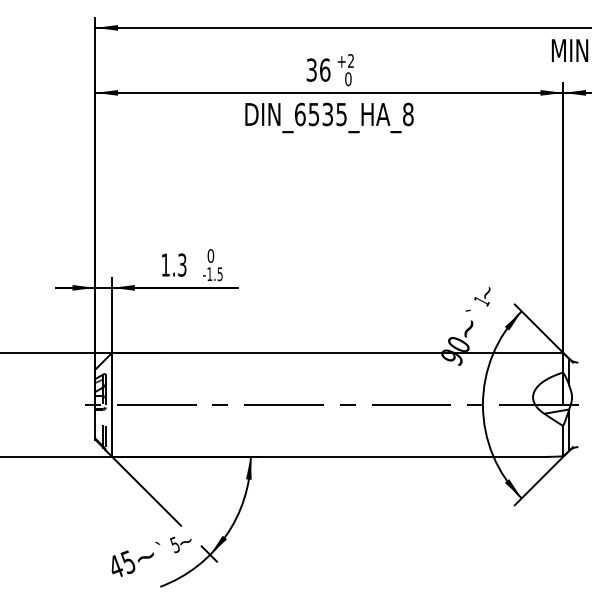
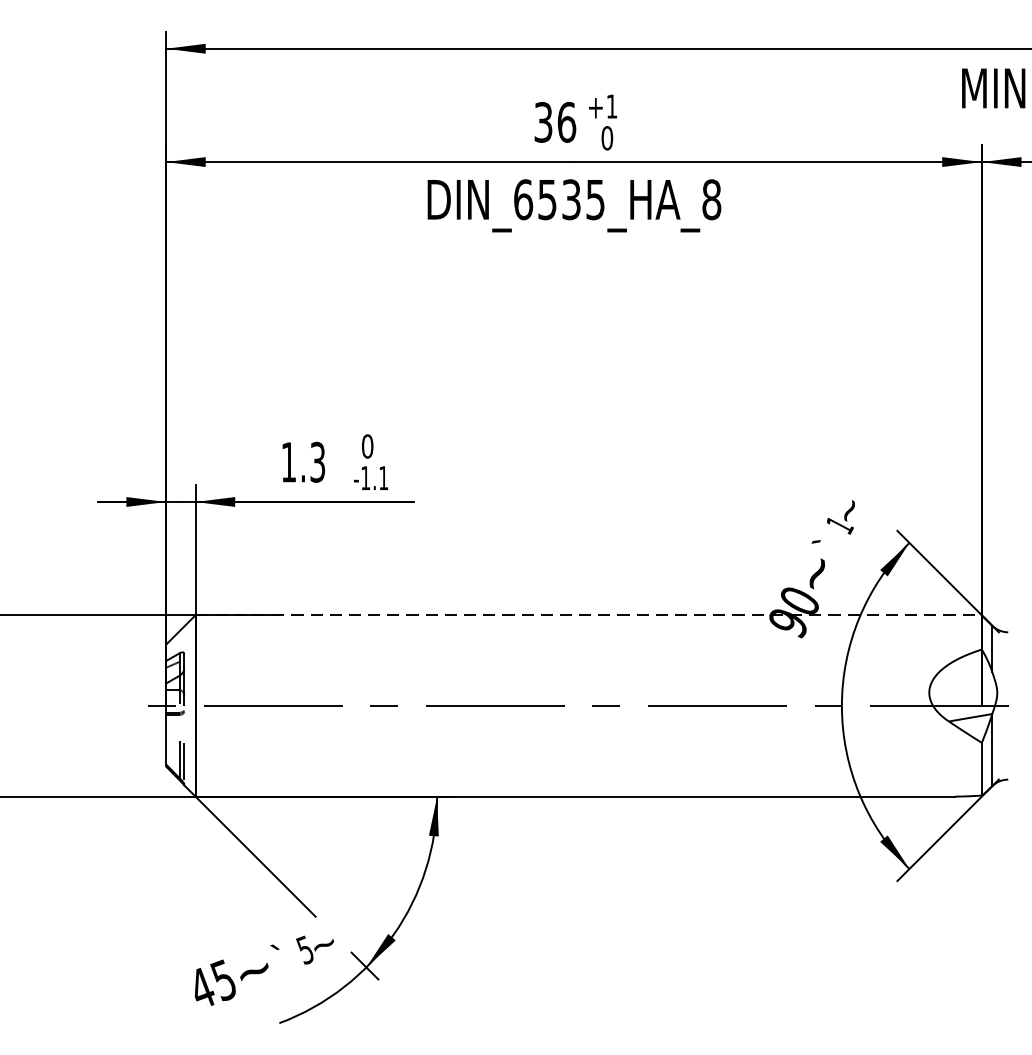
text: (350, 60) -> (611, 105), +2 -> +1
text: (219, 274) -> (382, 478), -1.5 -> -1.1
line: (337, 352) -> (588, 614), solid -> dashed

